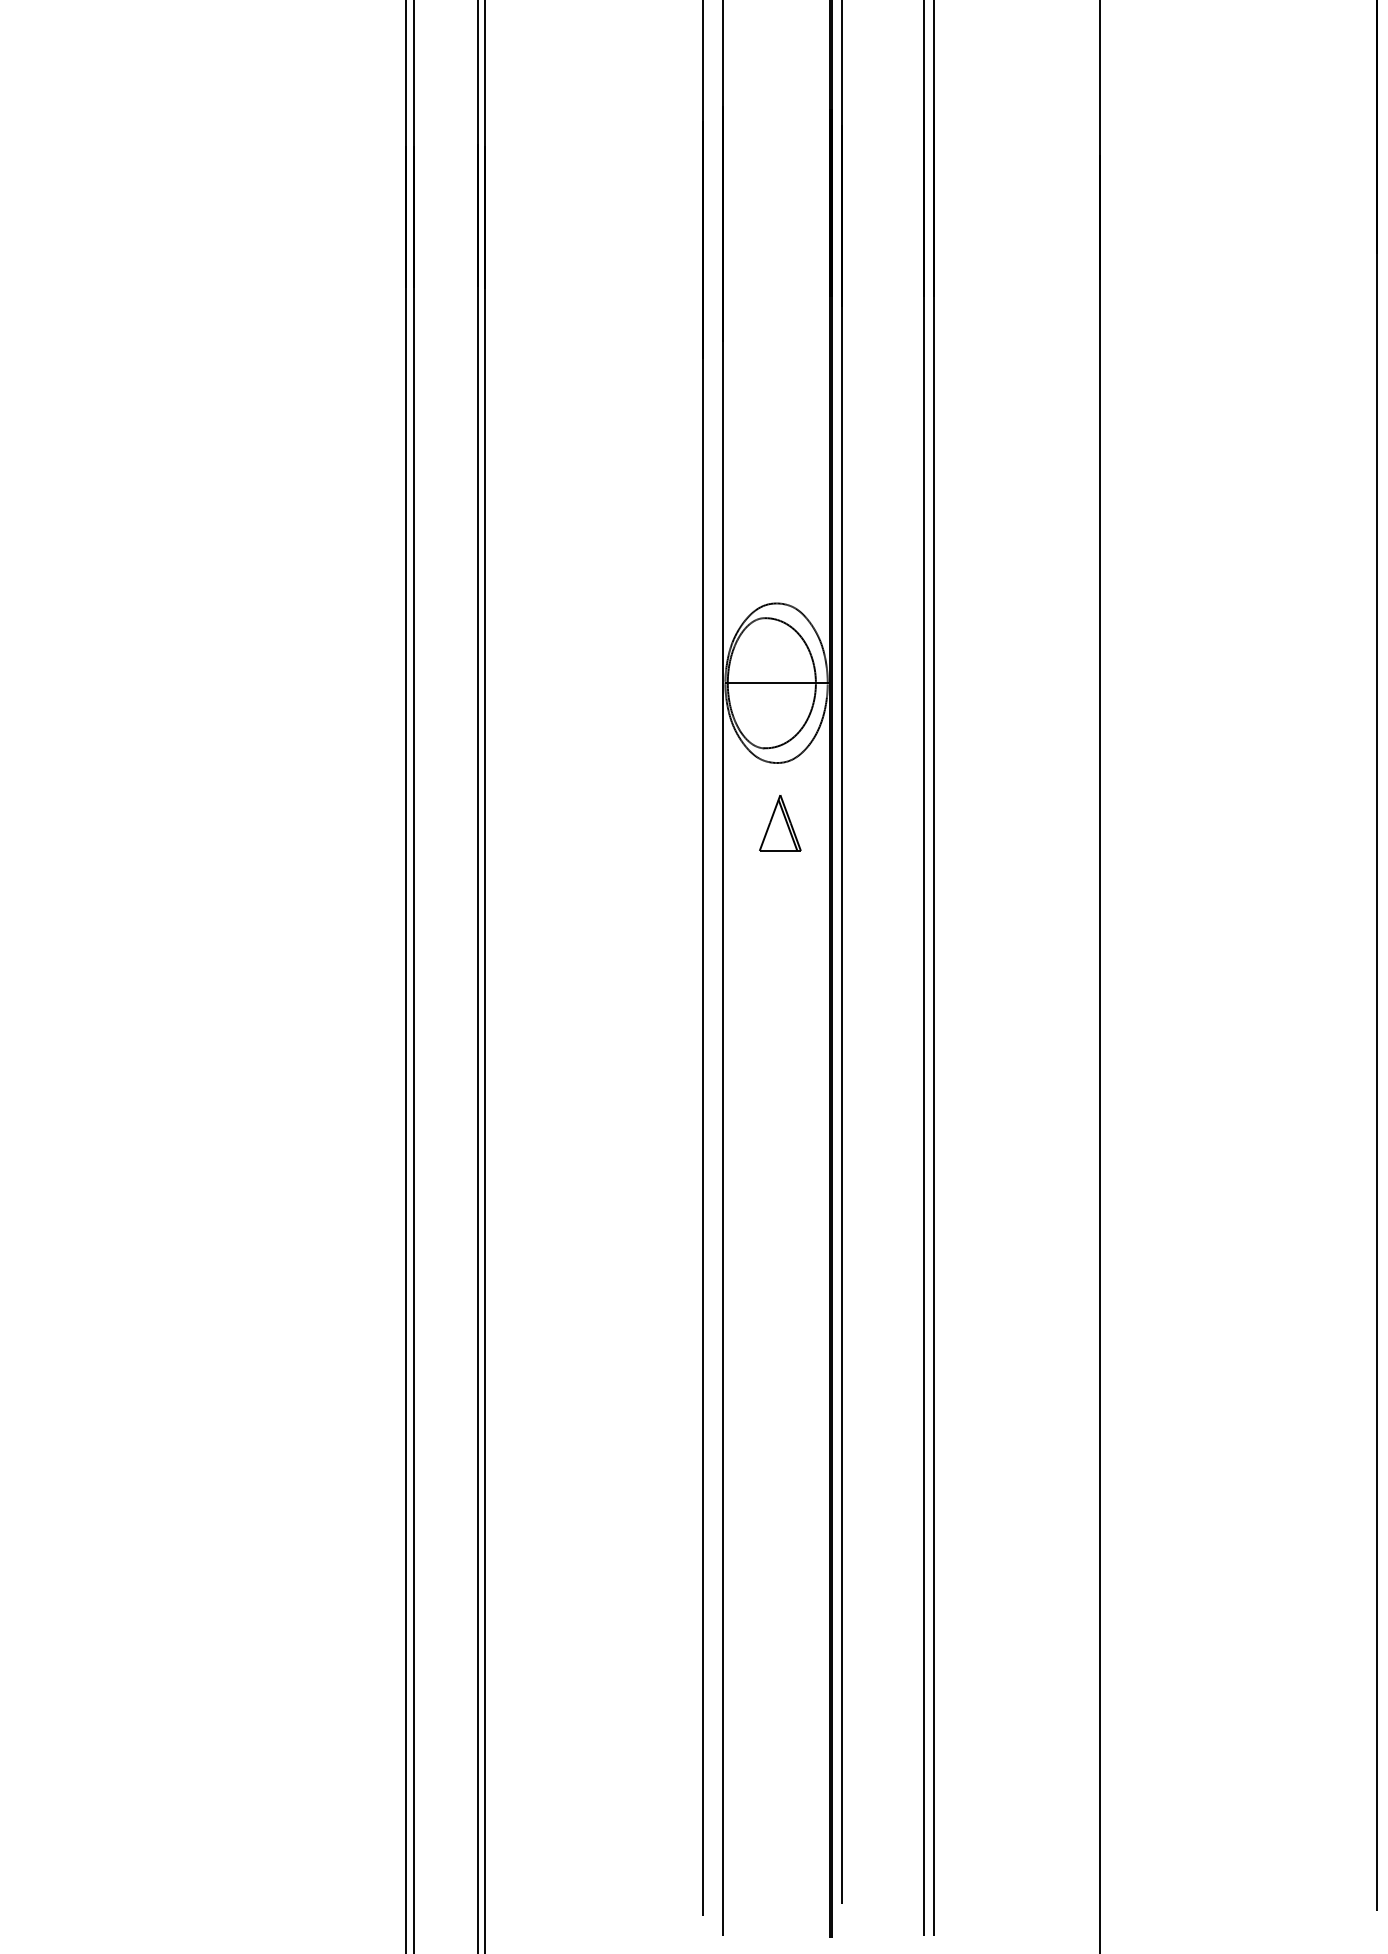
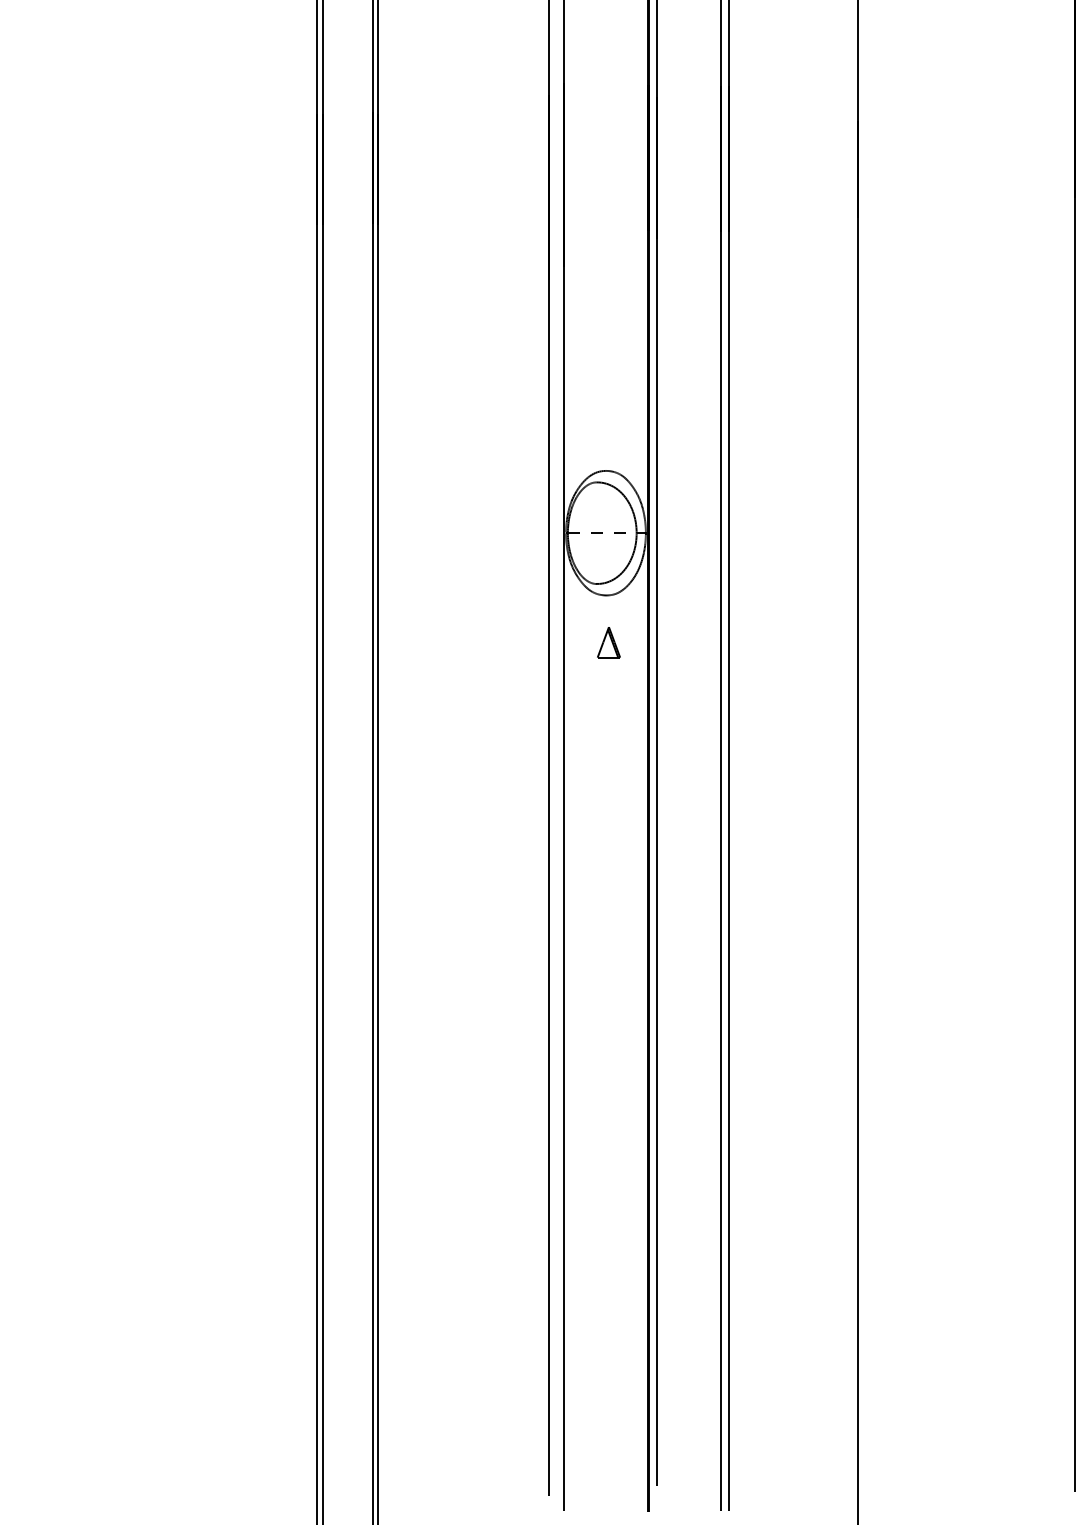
line: (772, 683) -> (602, 533), solid -> dashed
part: (780, 823) -> (609, 642), size x0.7

